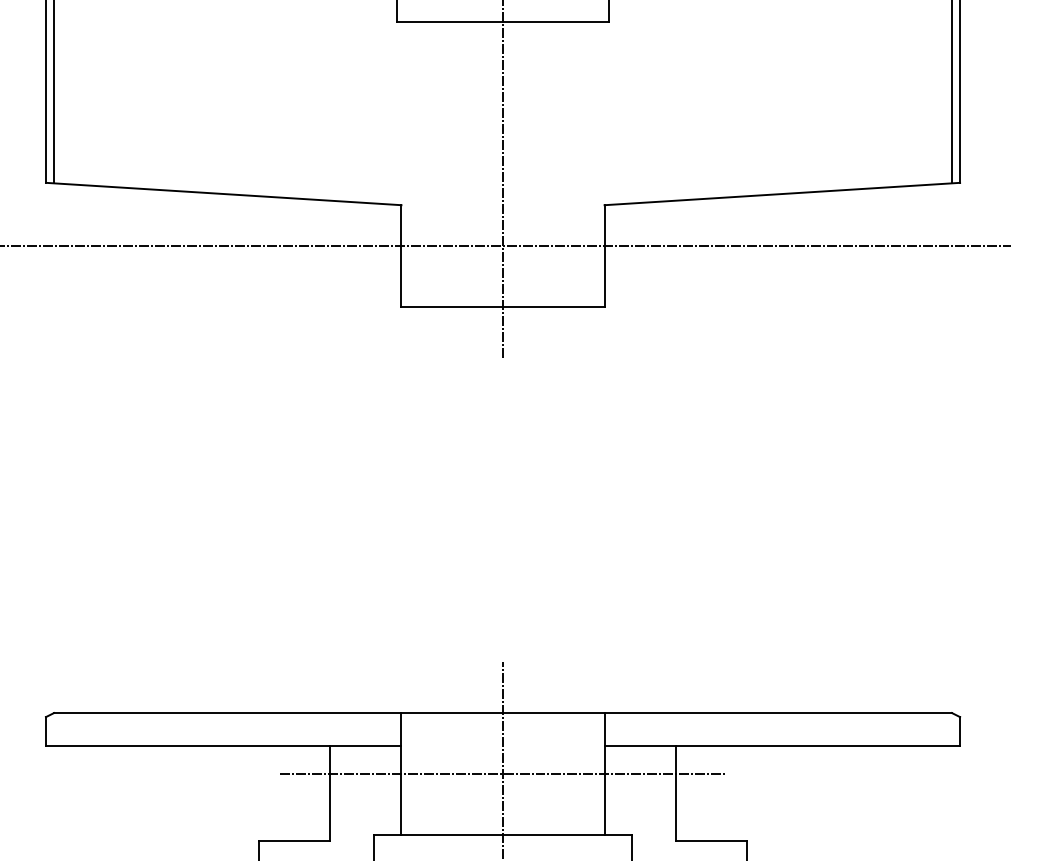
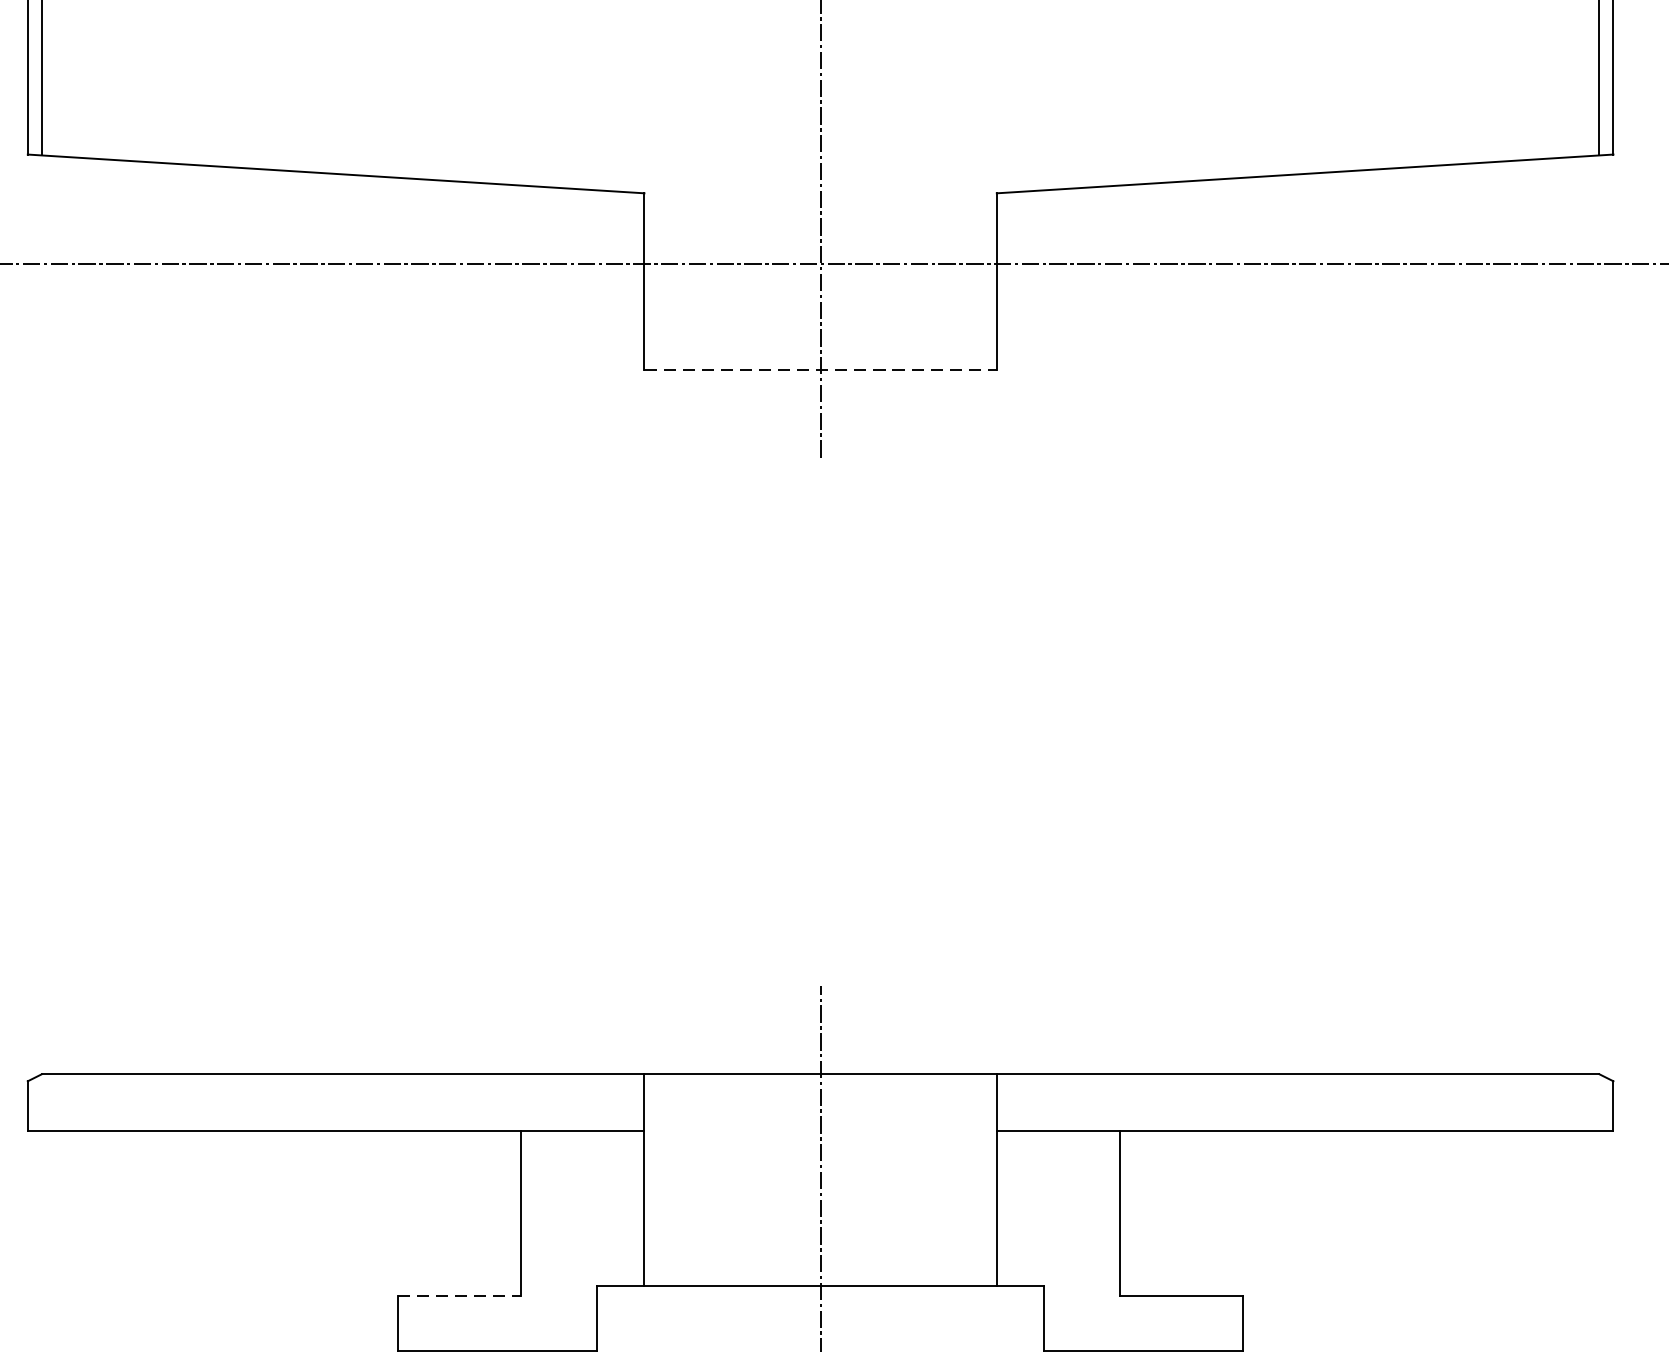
line: (503, 306) -> (821, 369), solid -> dashed
line: (502, 773) -> (819, 1179), removed
line: (294, 841) -> (458, 1297), solid -> dashed

